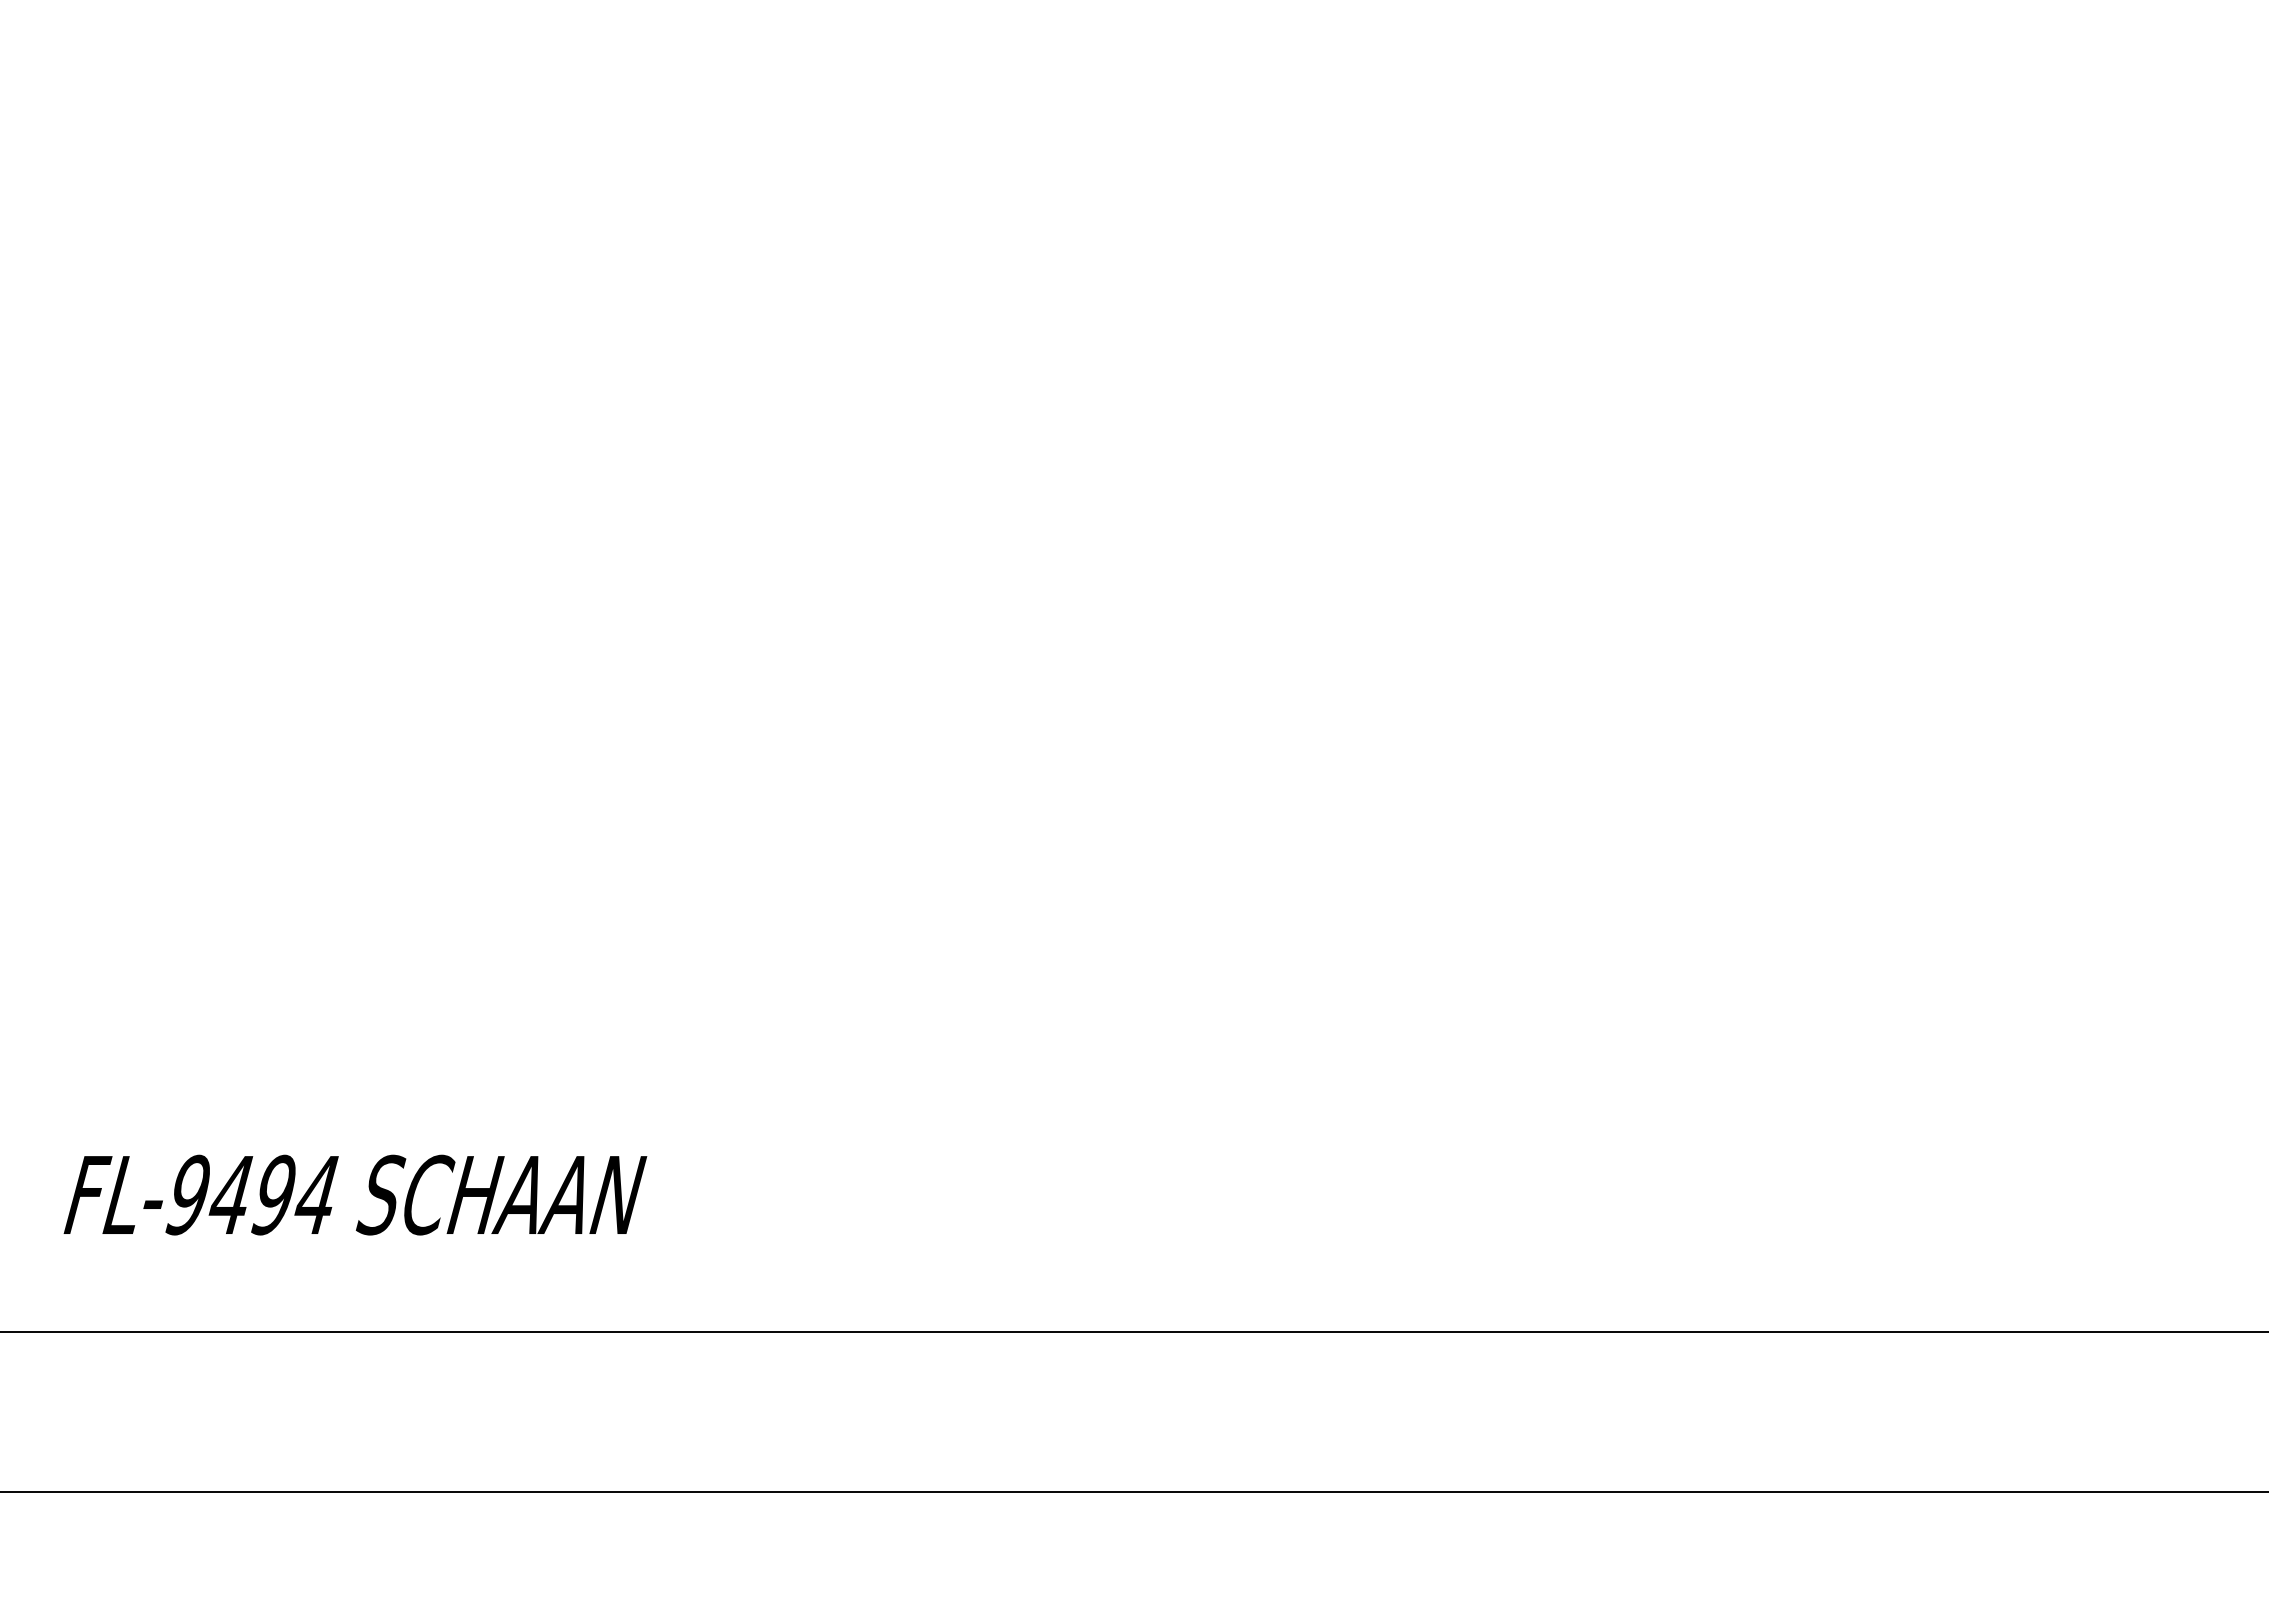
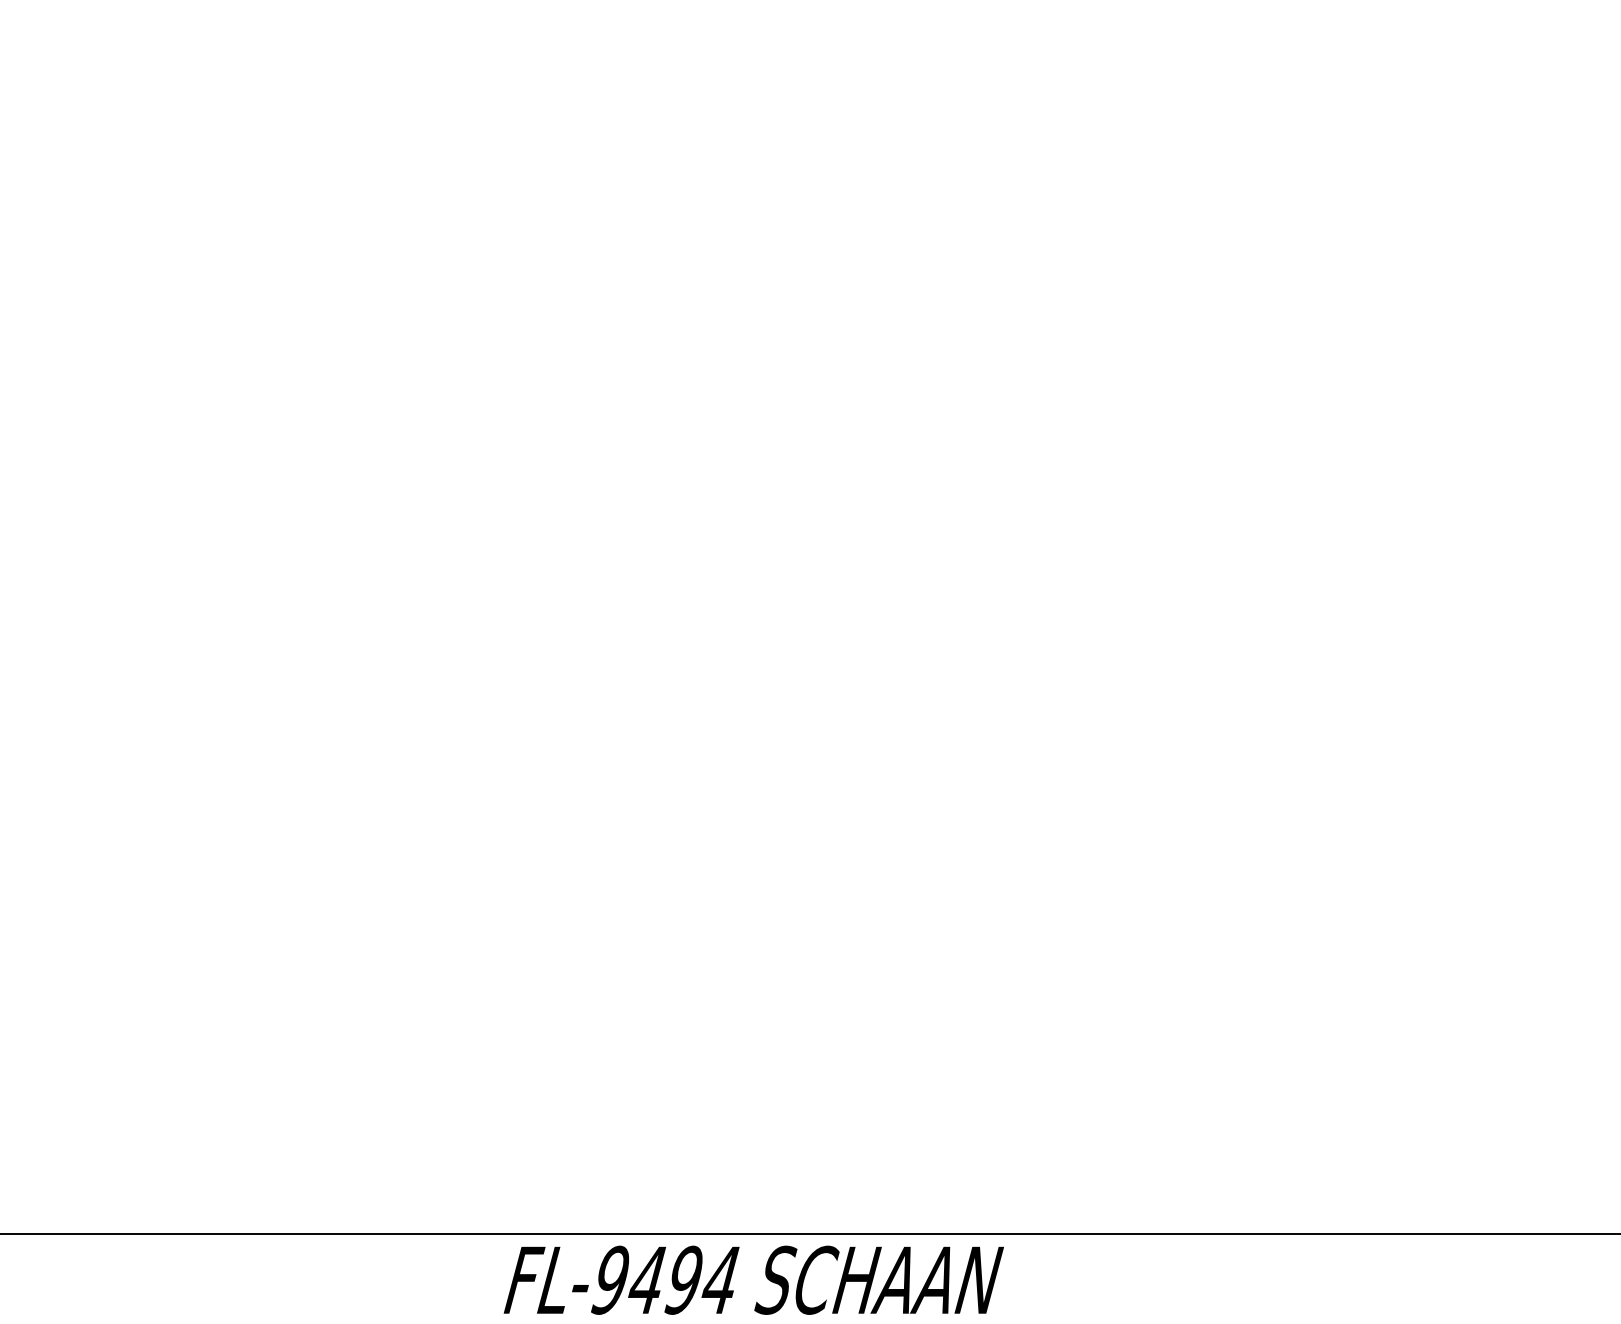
text: (355, 1194) -> (753, 1279), moved

